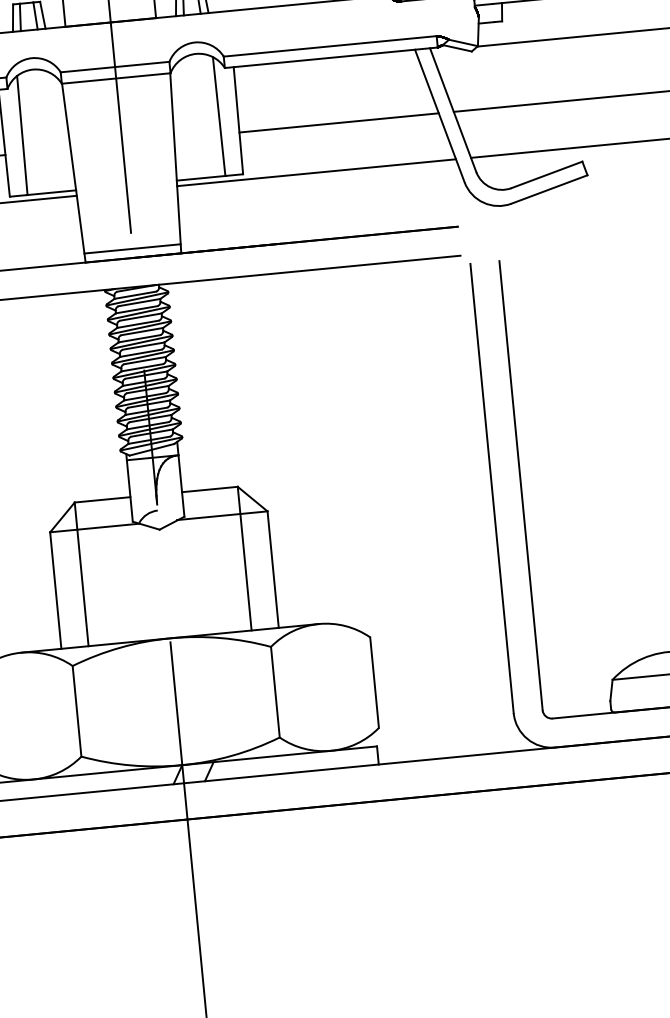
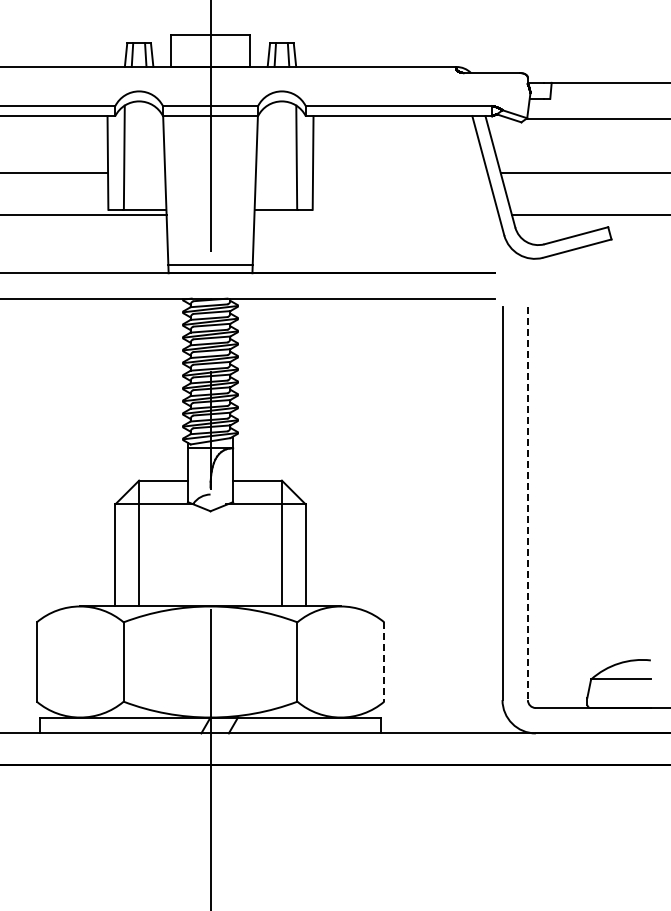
line: (339, 123) -> (400, 173), removed
line: (316, 172) -> (376, 214), removed
line: (520, 485) -> (527, 503), solid -> dashed
line: (374, 683) -> (384, 662), solid -> dashed

